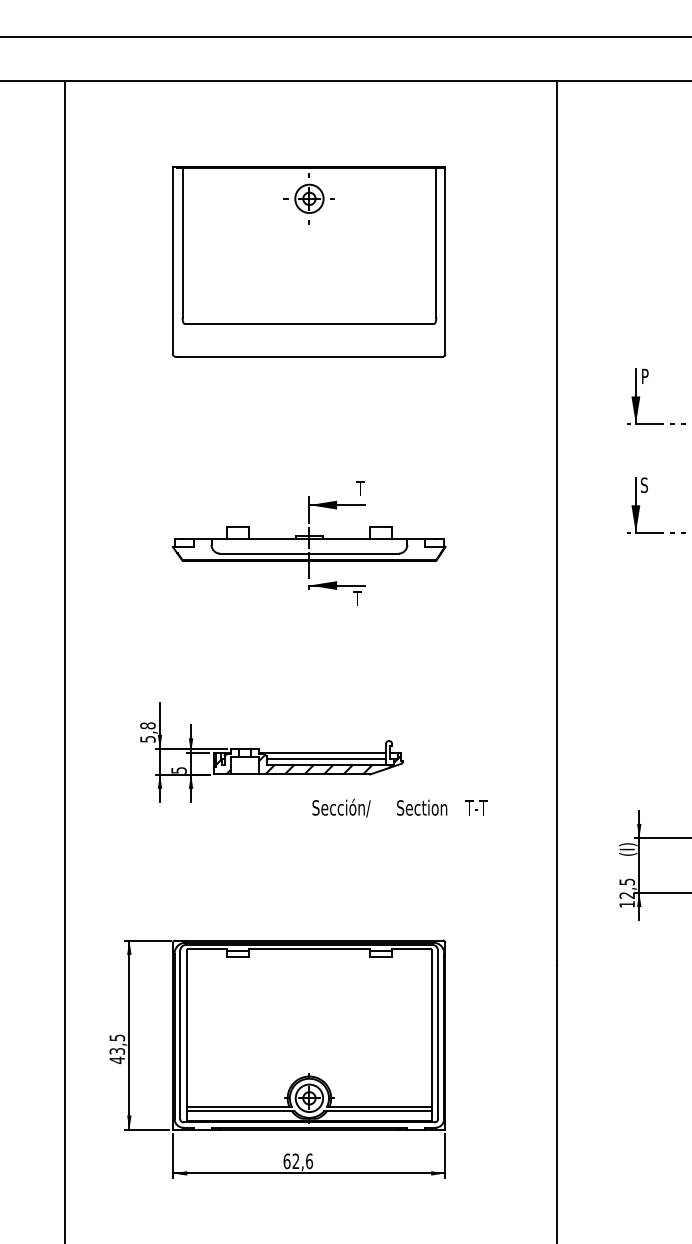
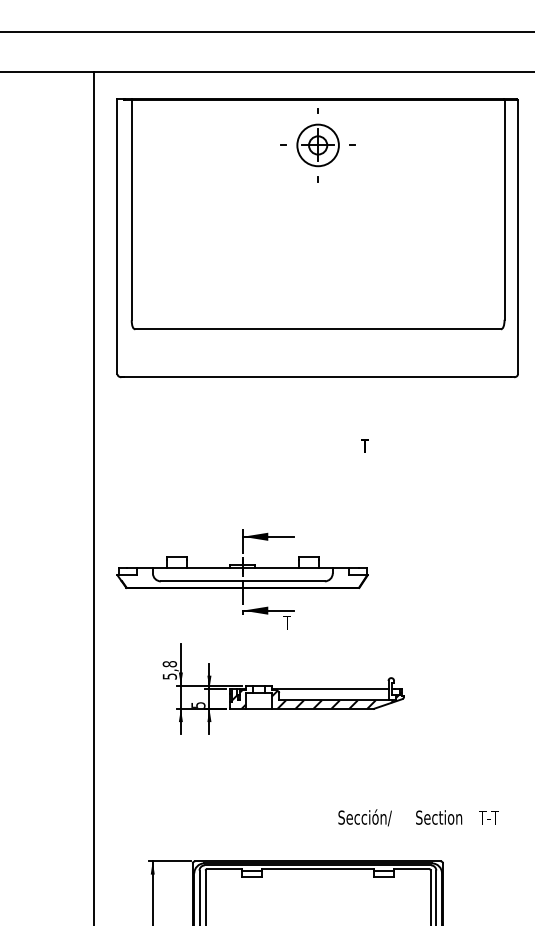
part: (309, 261) -> (318, 237), size x1.6
part: (308, 550) -> (241, 578), moved
line: (326, 759) -> (333, 695), removed
text: (399, 807) -> (418, 817), moved

